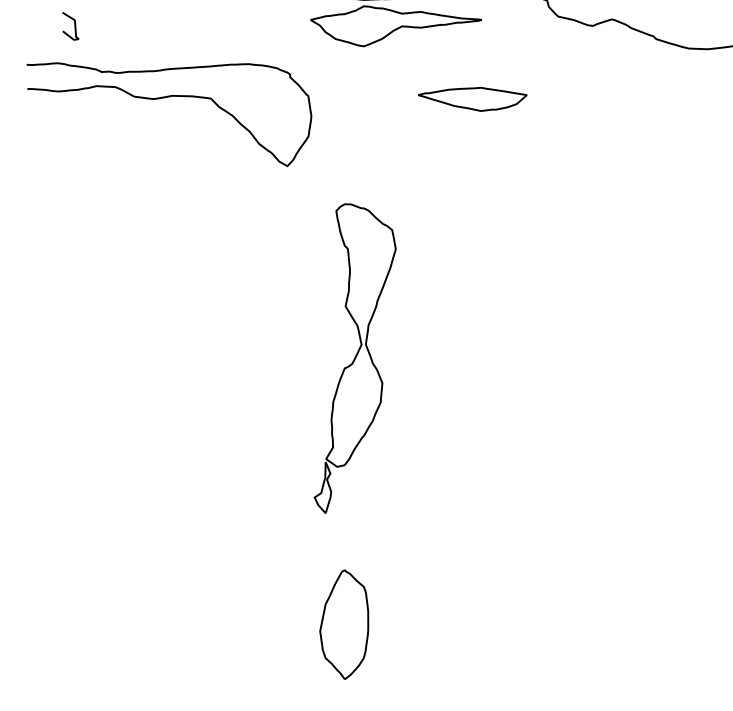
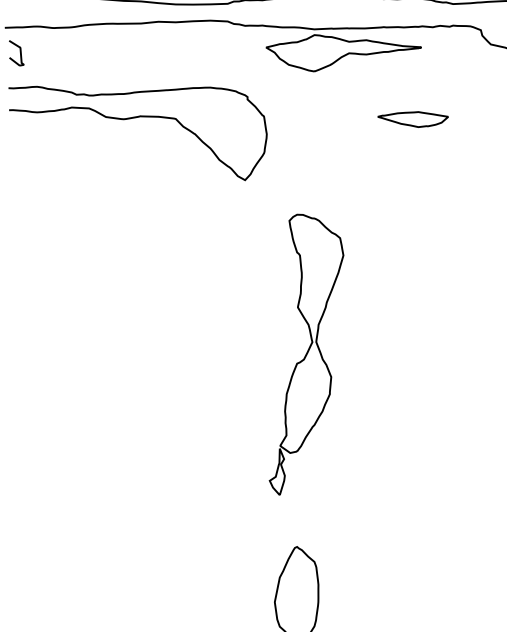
curve: (74, 26) -> (20, 53), moved
part: (472, 99) -> (413, 119), size x0.71

